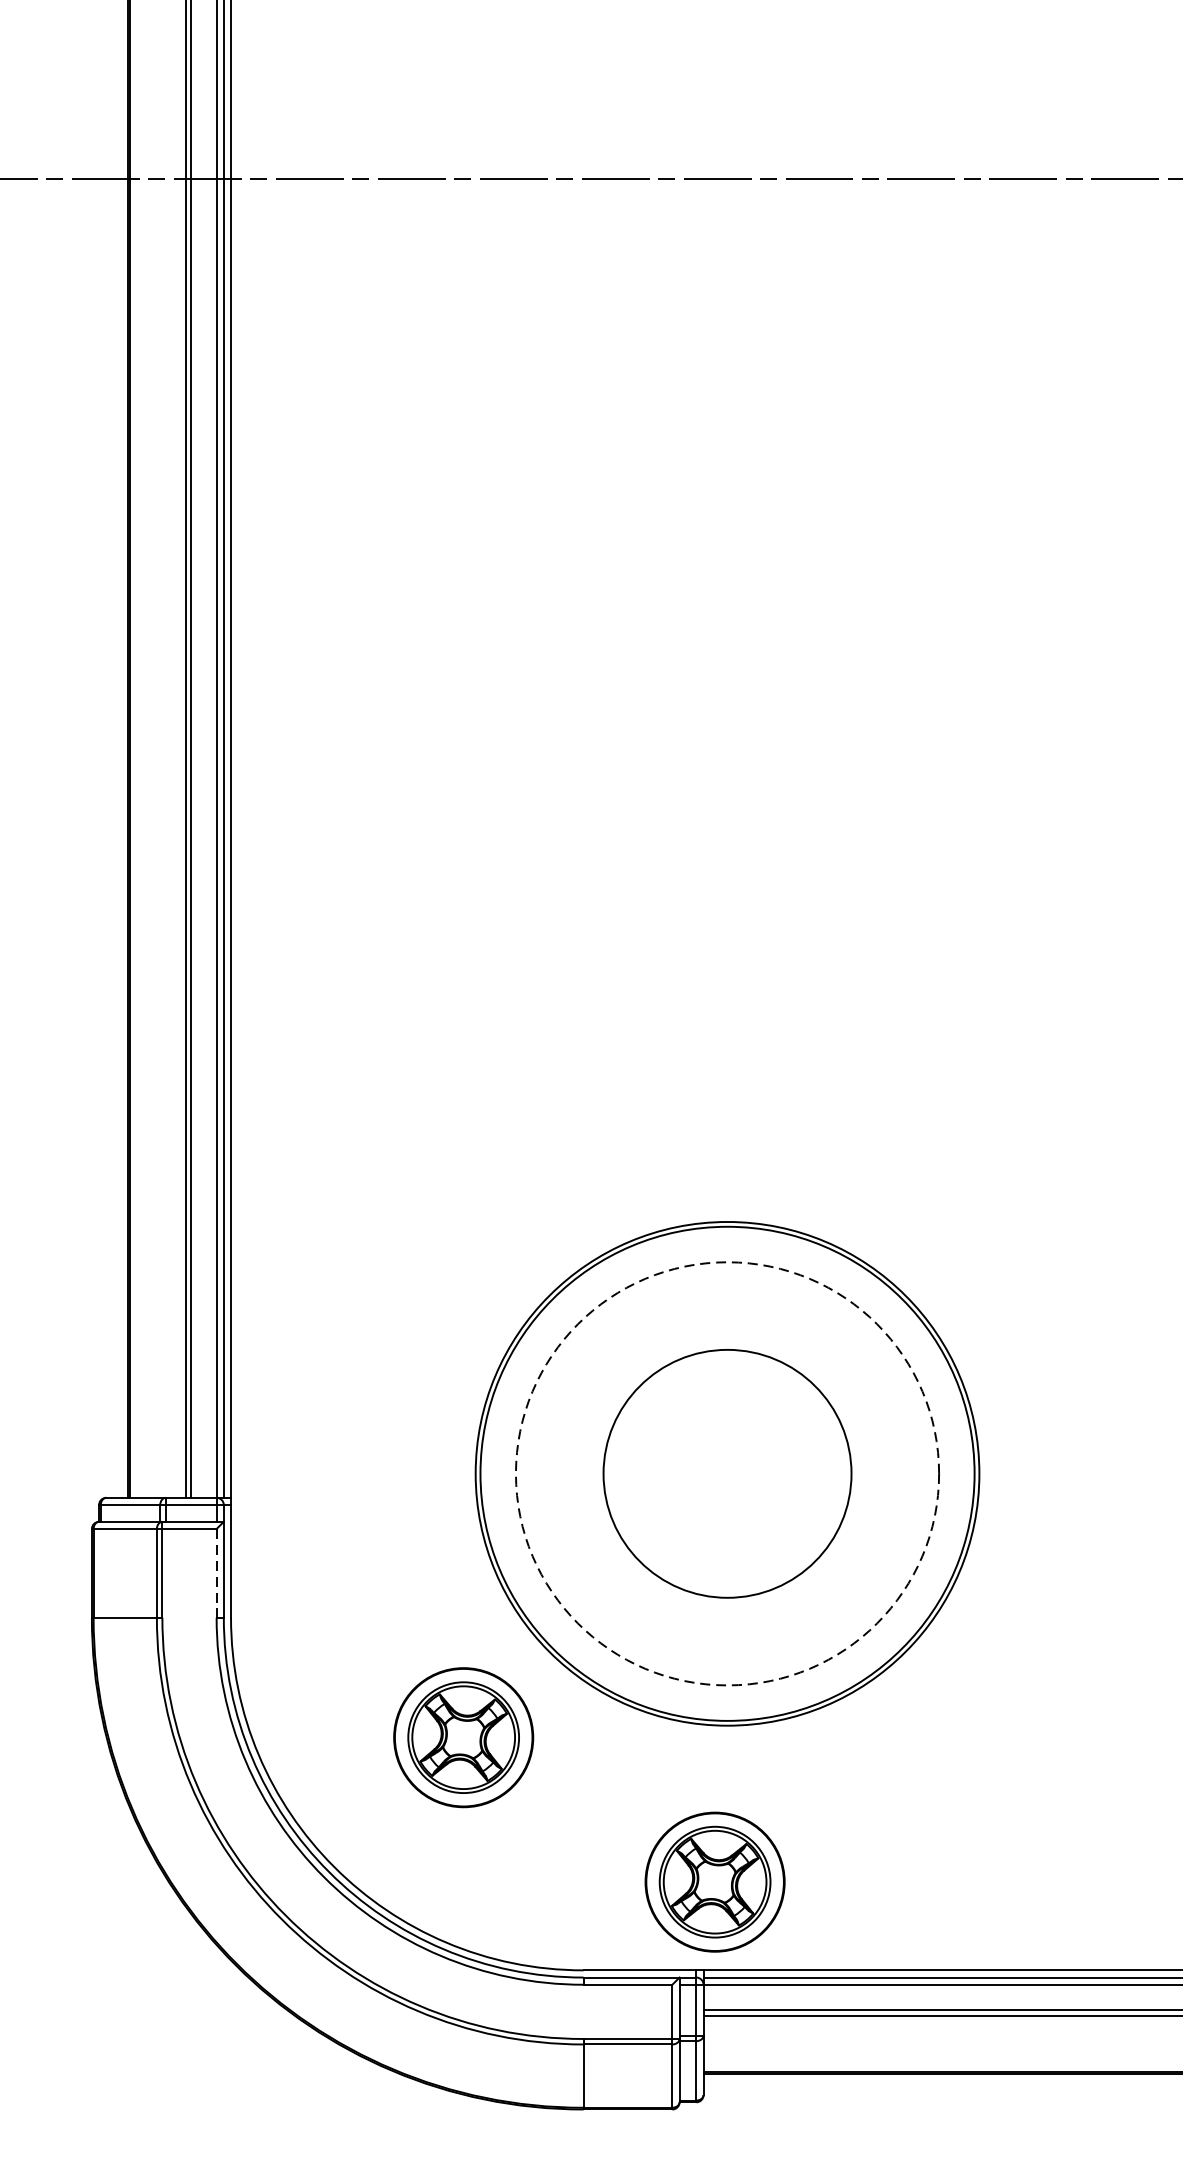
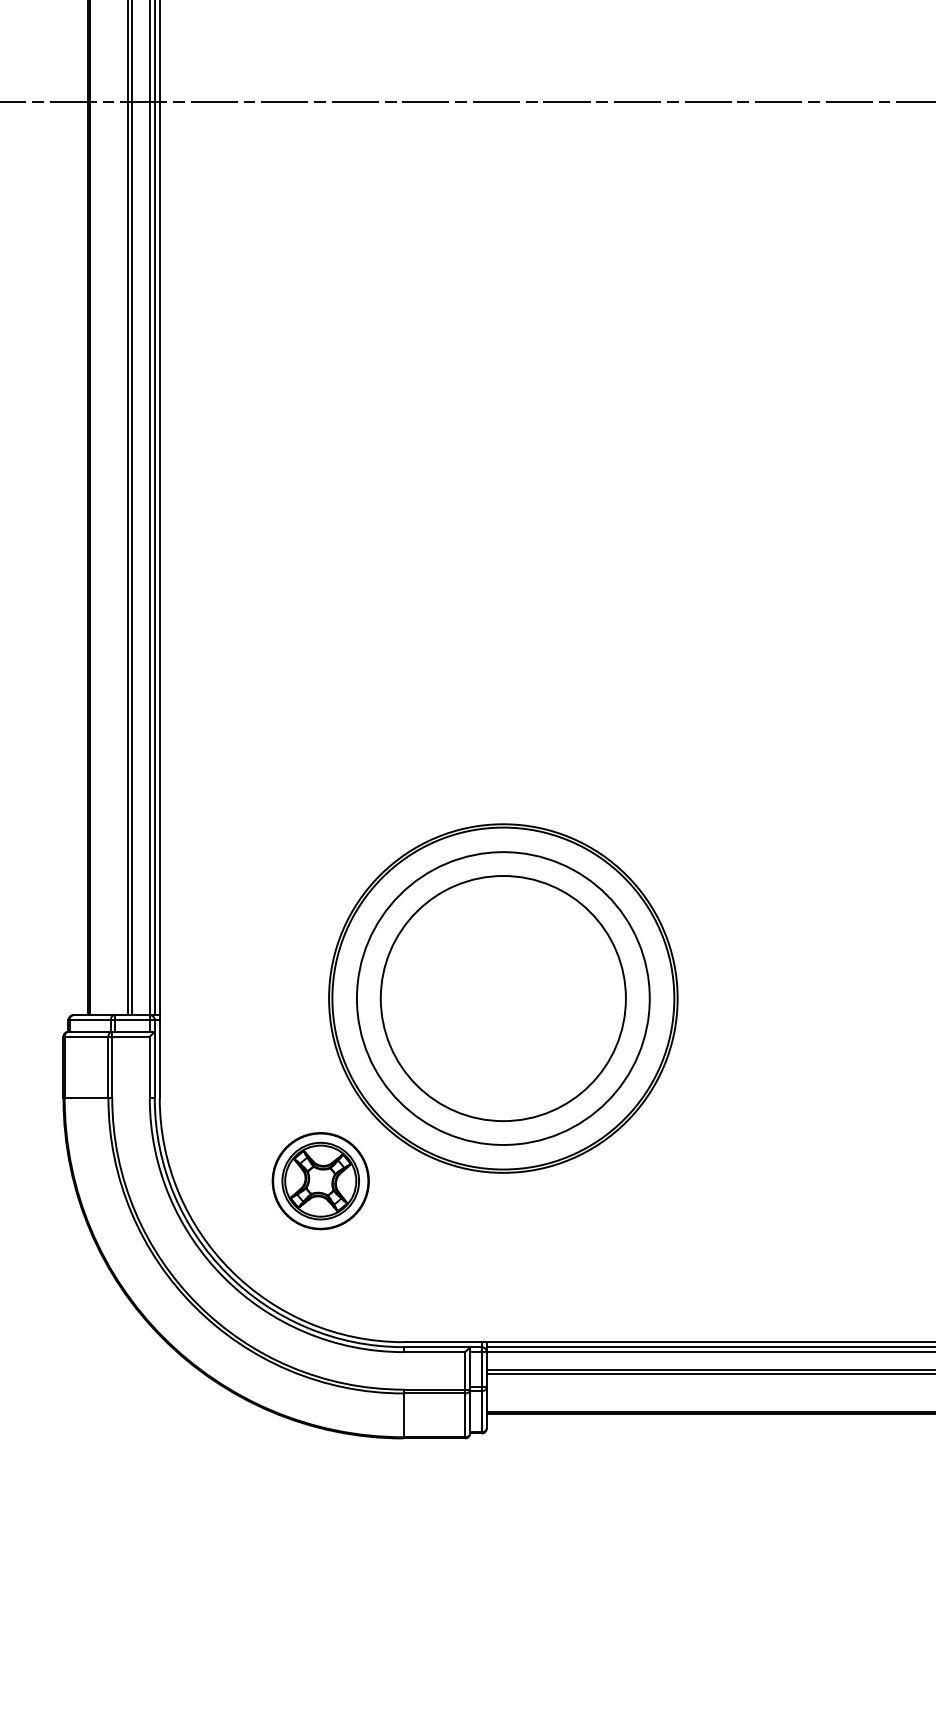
circle: (726, 1473) -> (502, 998), dashed -> solid
circle: (726, 1473) -> (502, 998), size x1.43
line: (216, 1573) -> (149, 1067), dashed -> solid
part: (714, 1882) -> (494, 1281), removed

